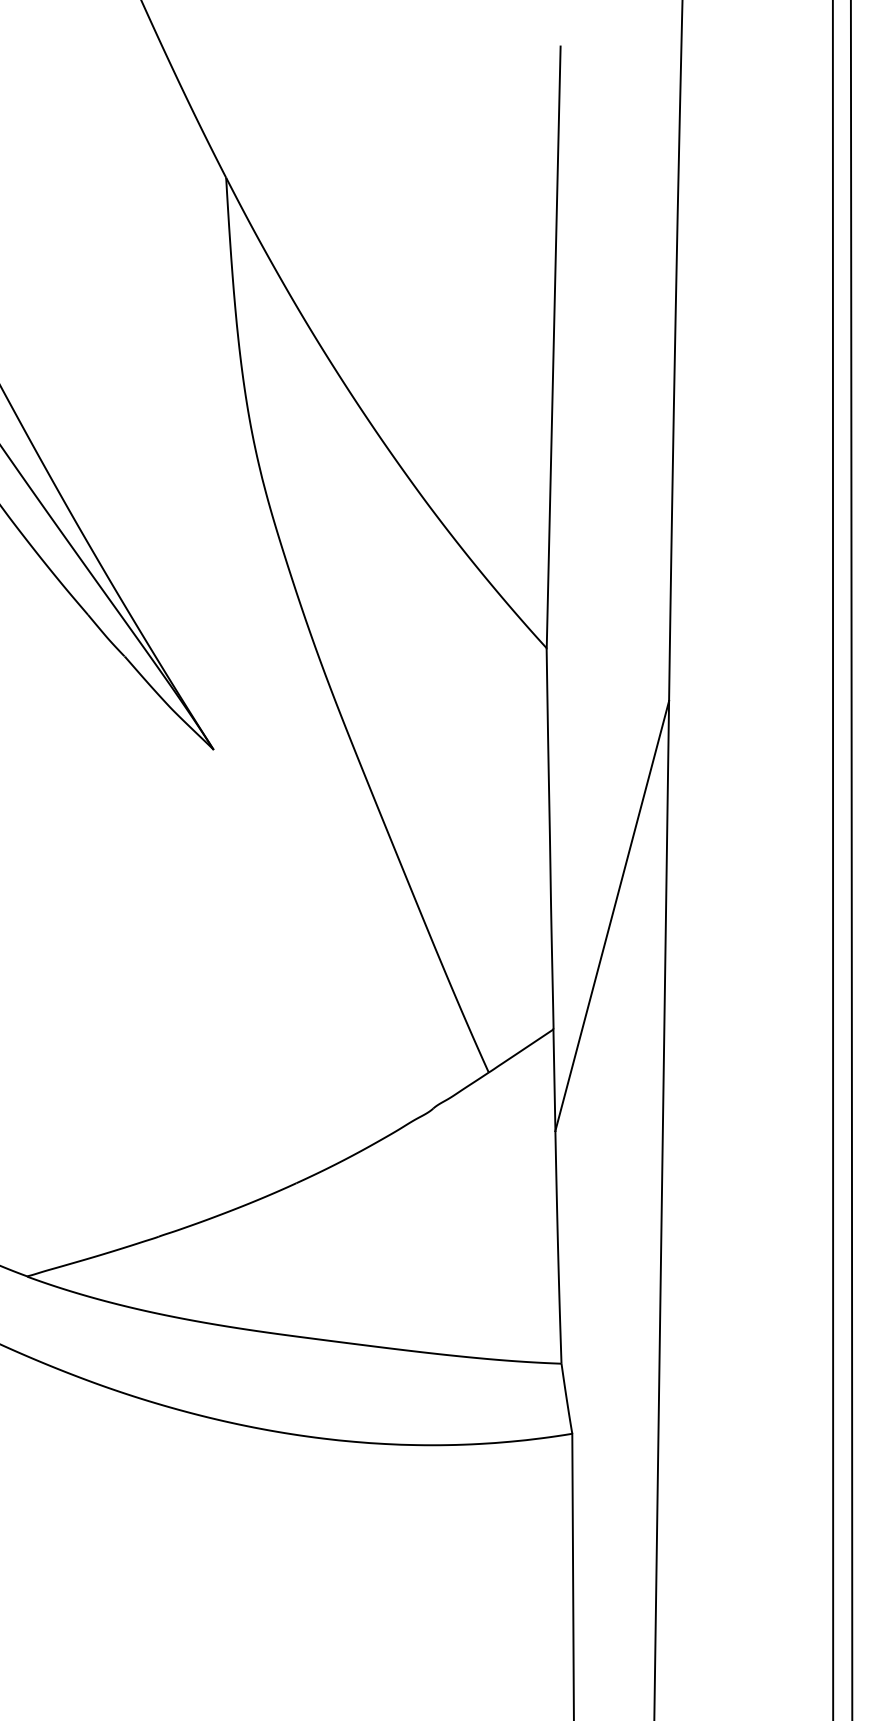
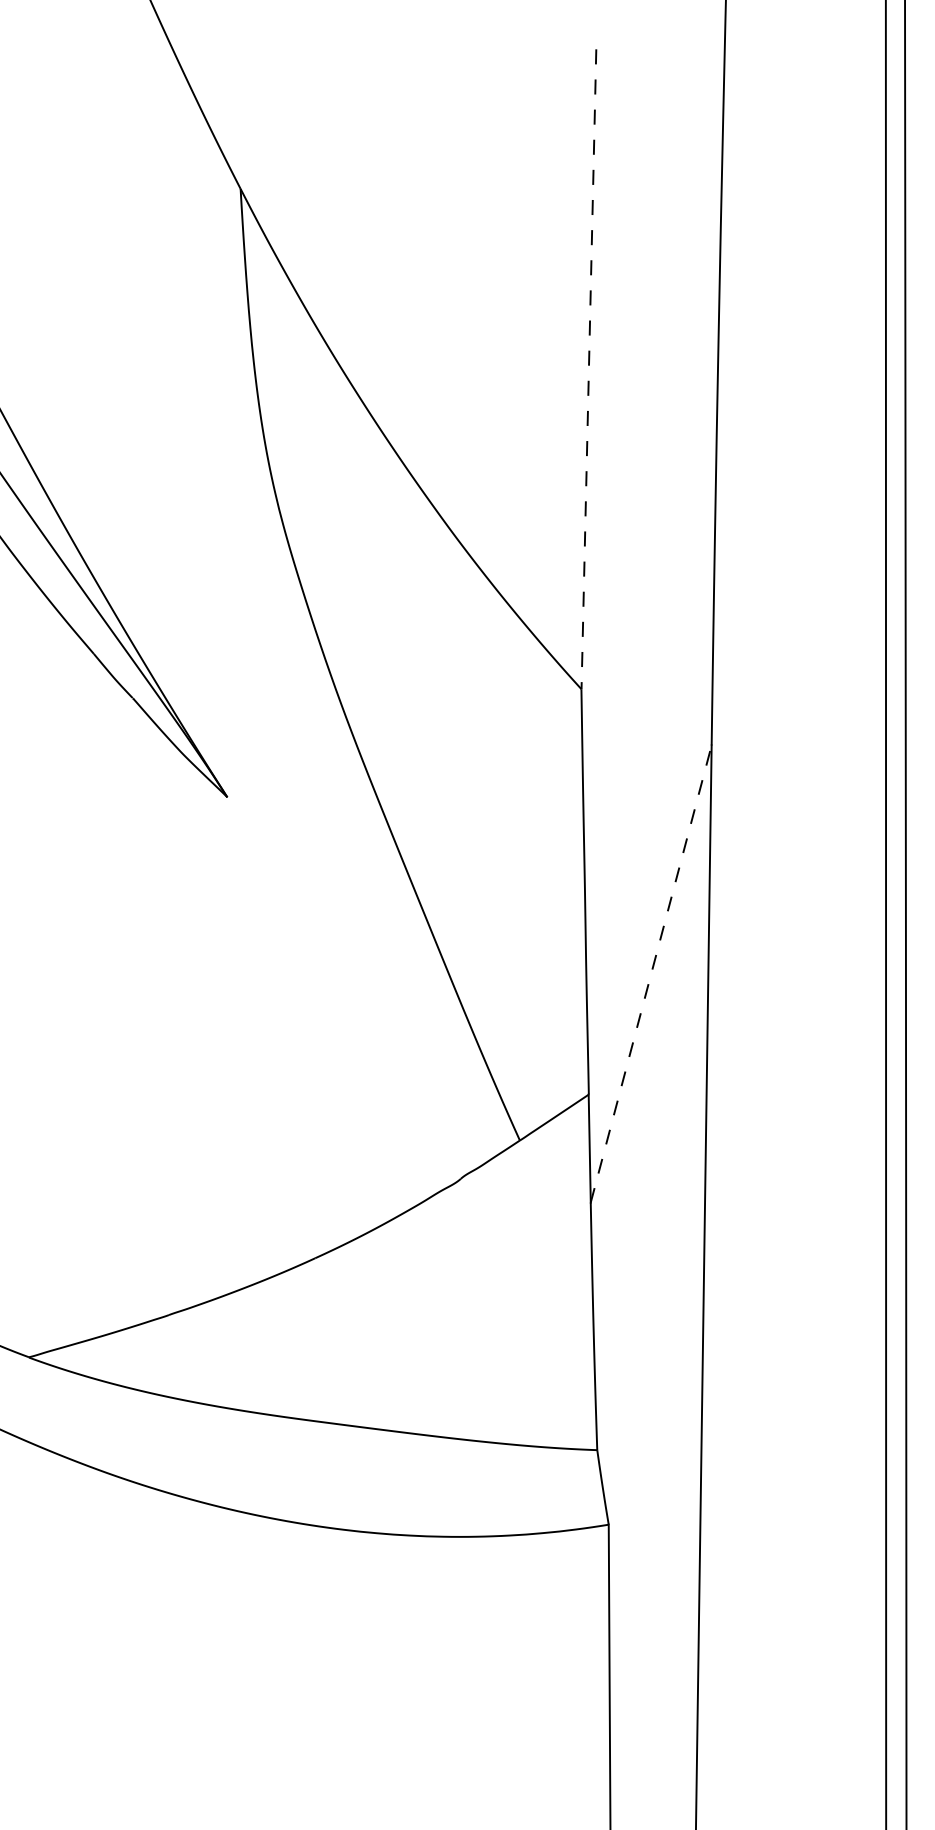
line: (553, 347) -> (588, 369), solid -> dashed
line: (612, 915) -> (651, 973), solid -> dashed

